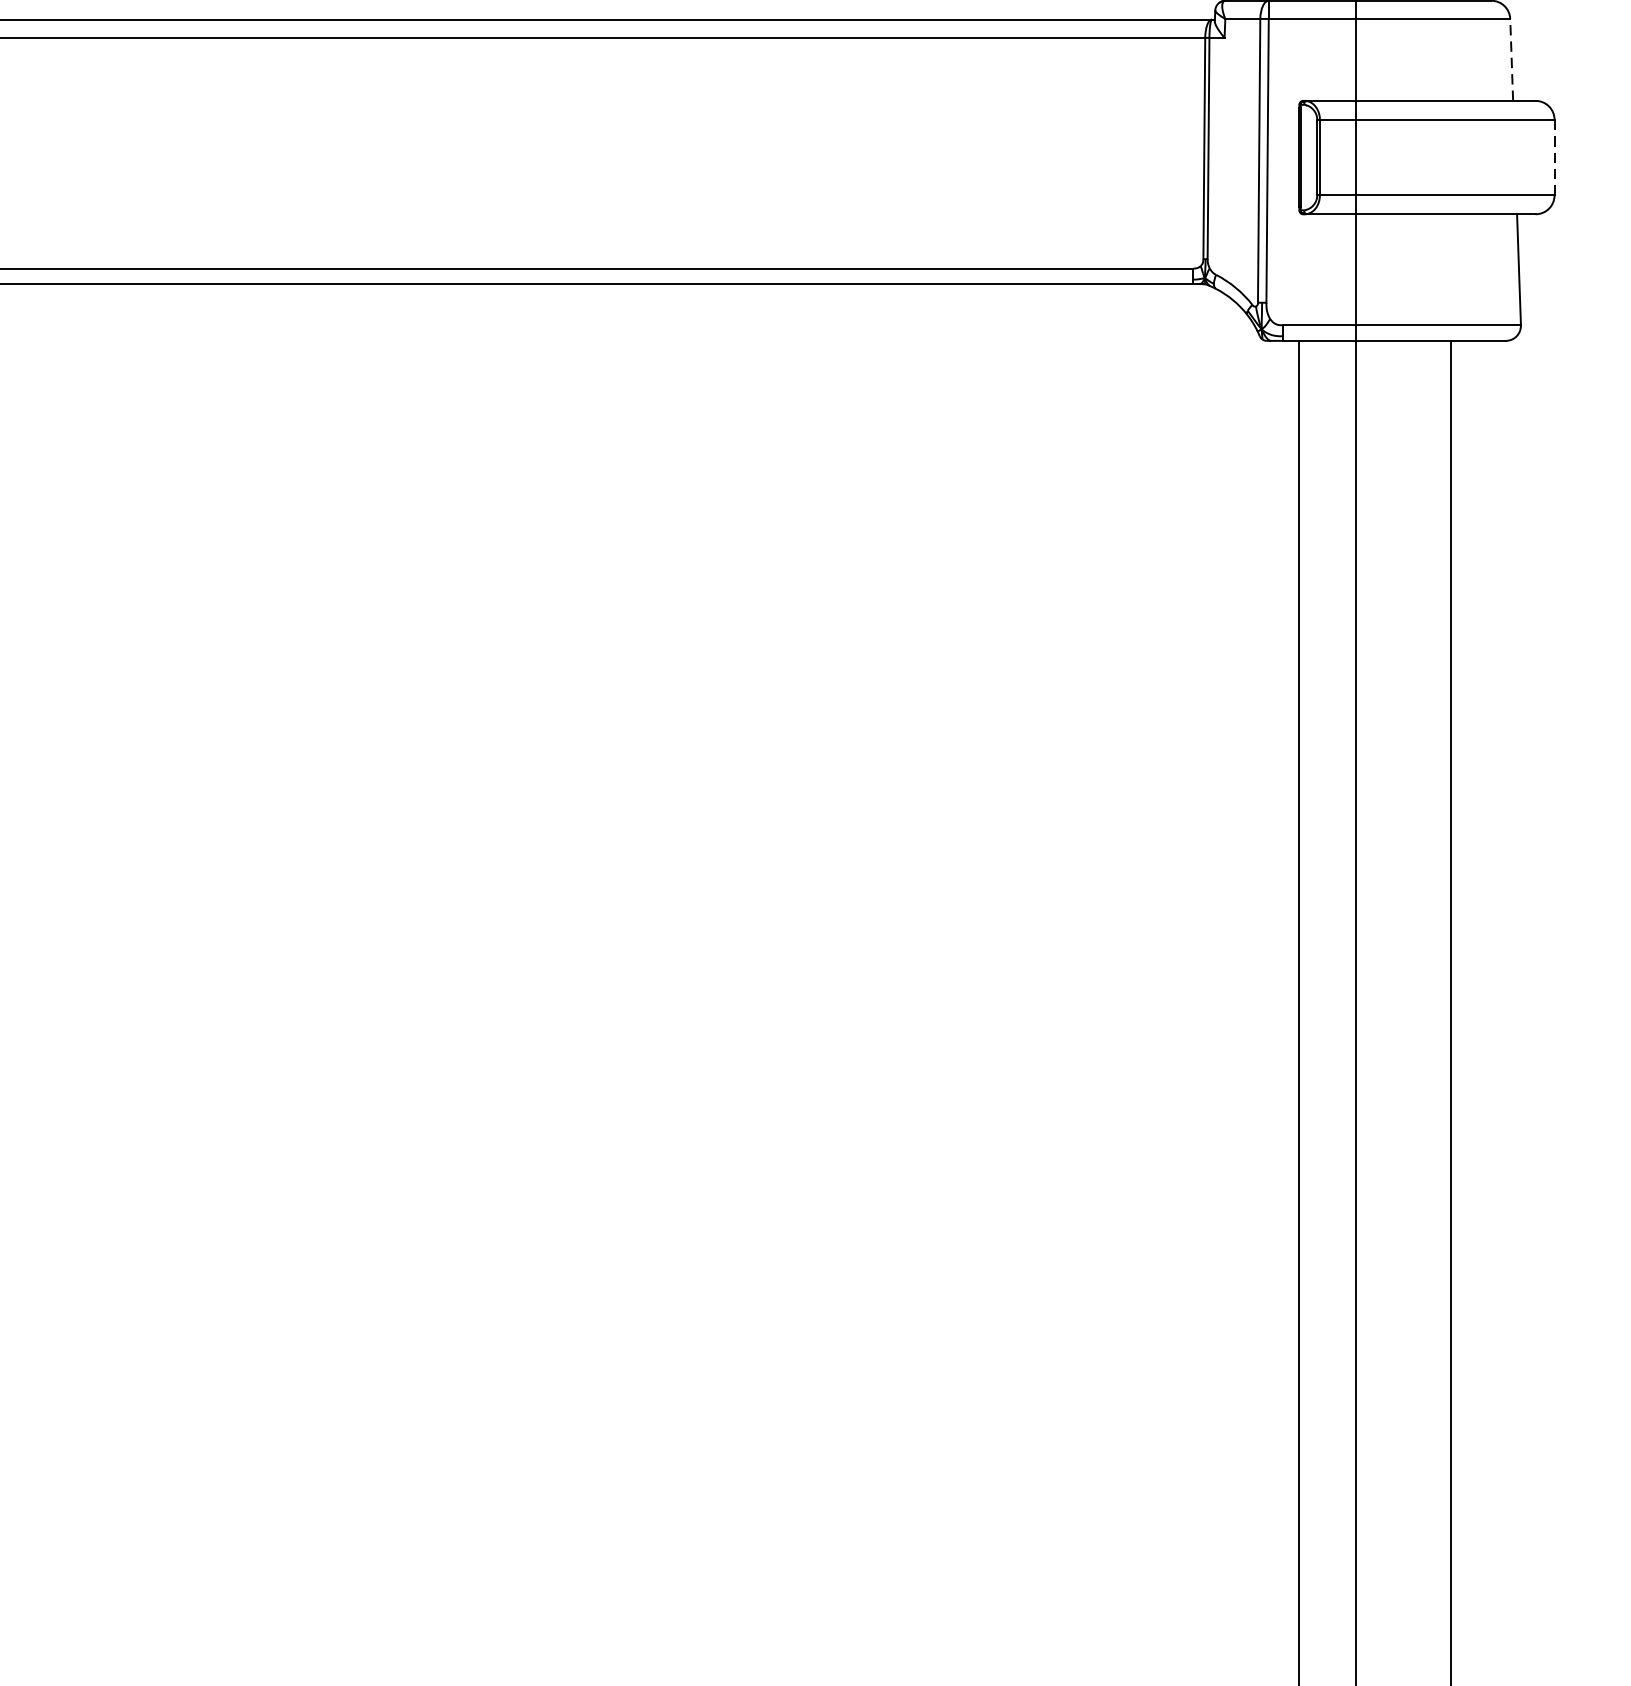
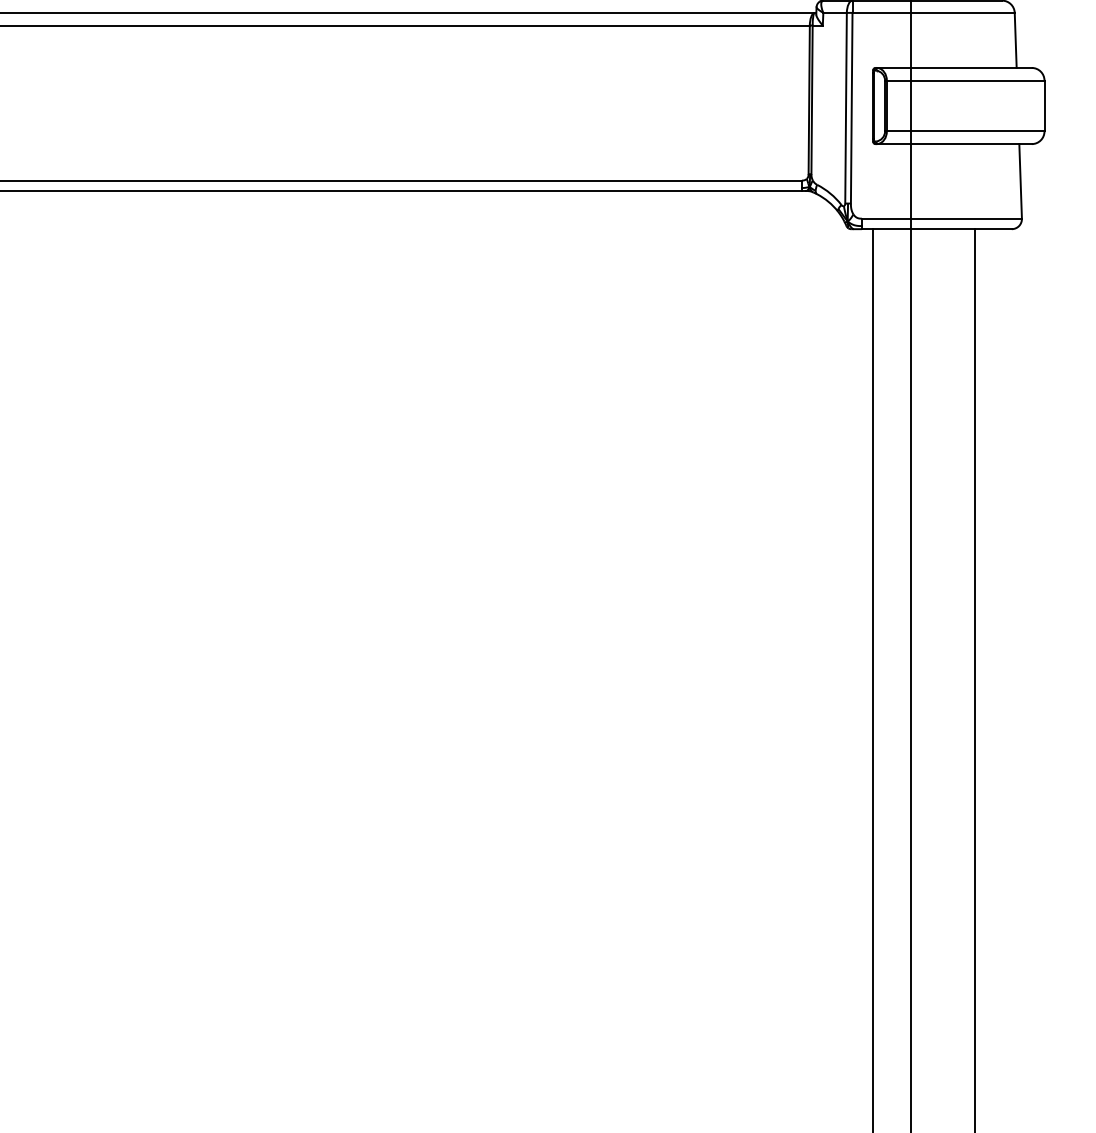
line: (1511, 60) -> (1015, 40), dashed -> solid
line: (1554, 158) -> (1044, 106), dashed -> solid

